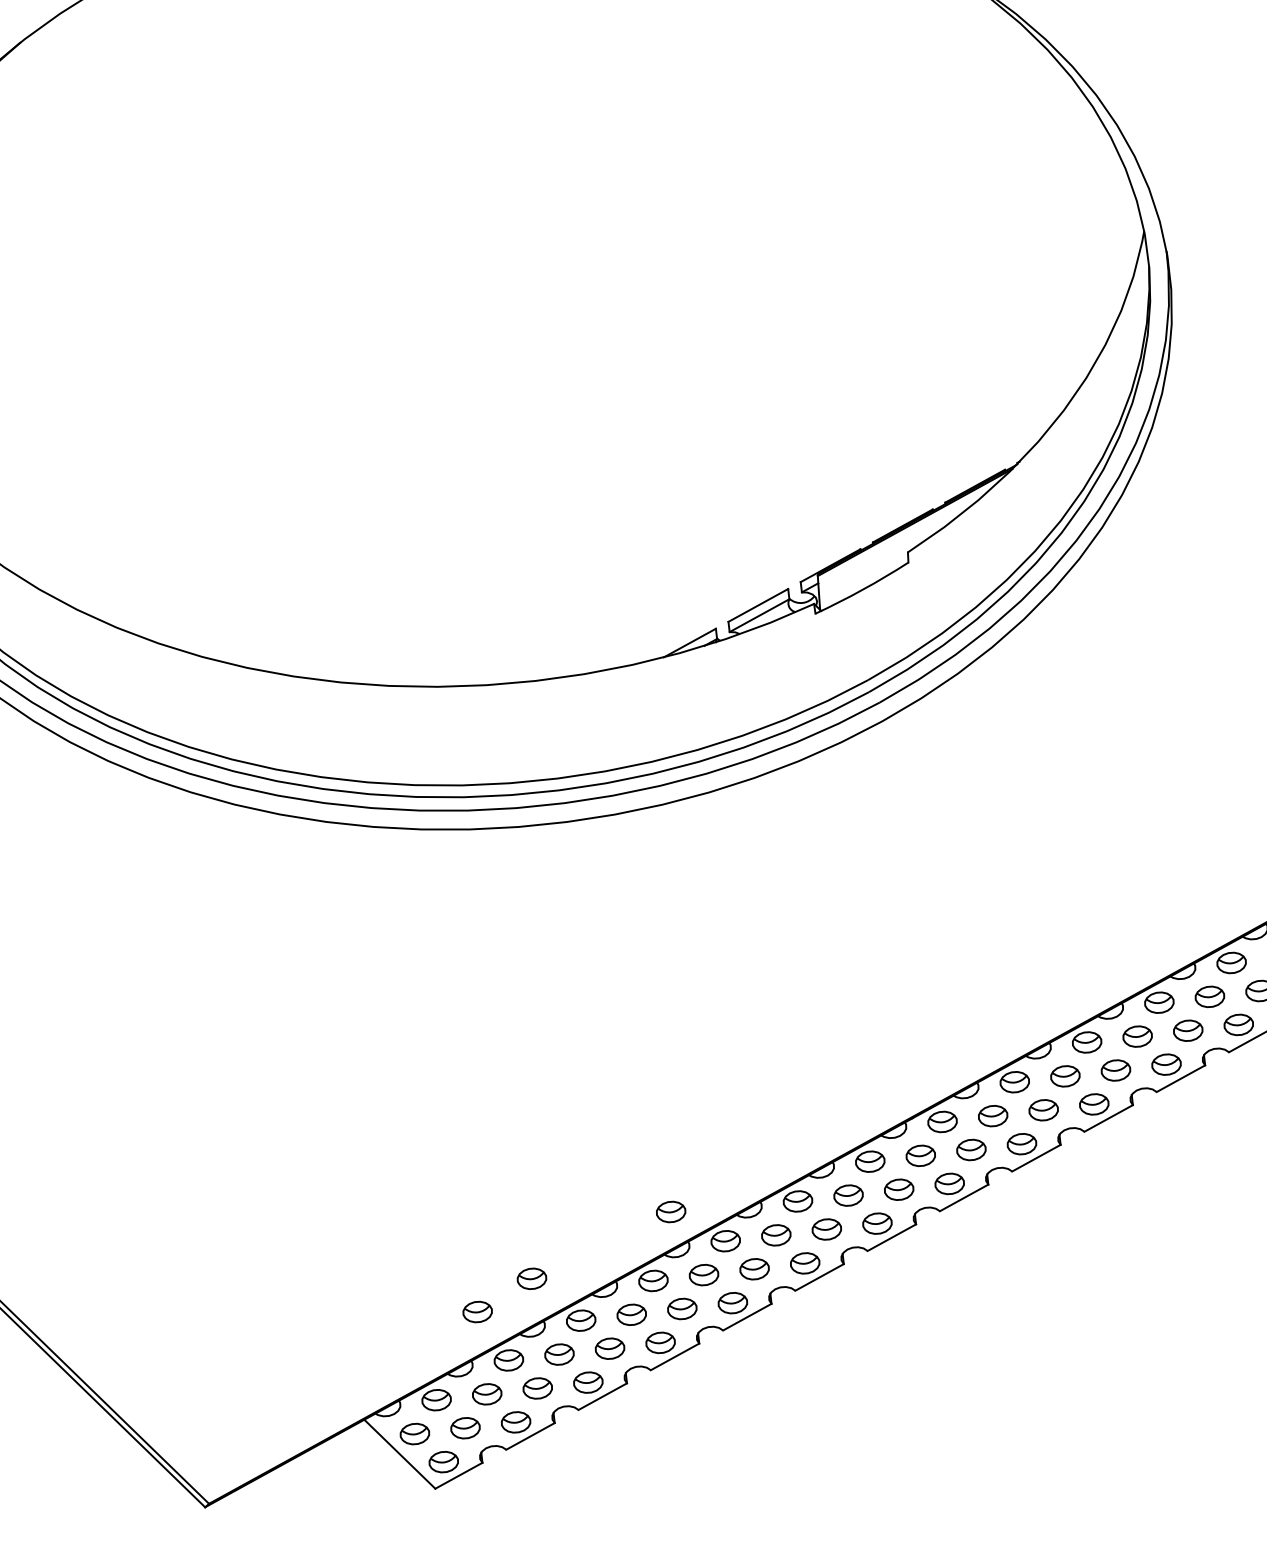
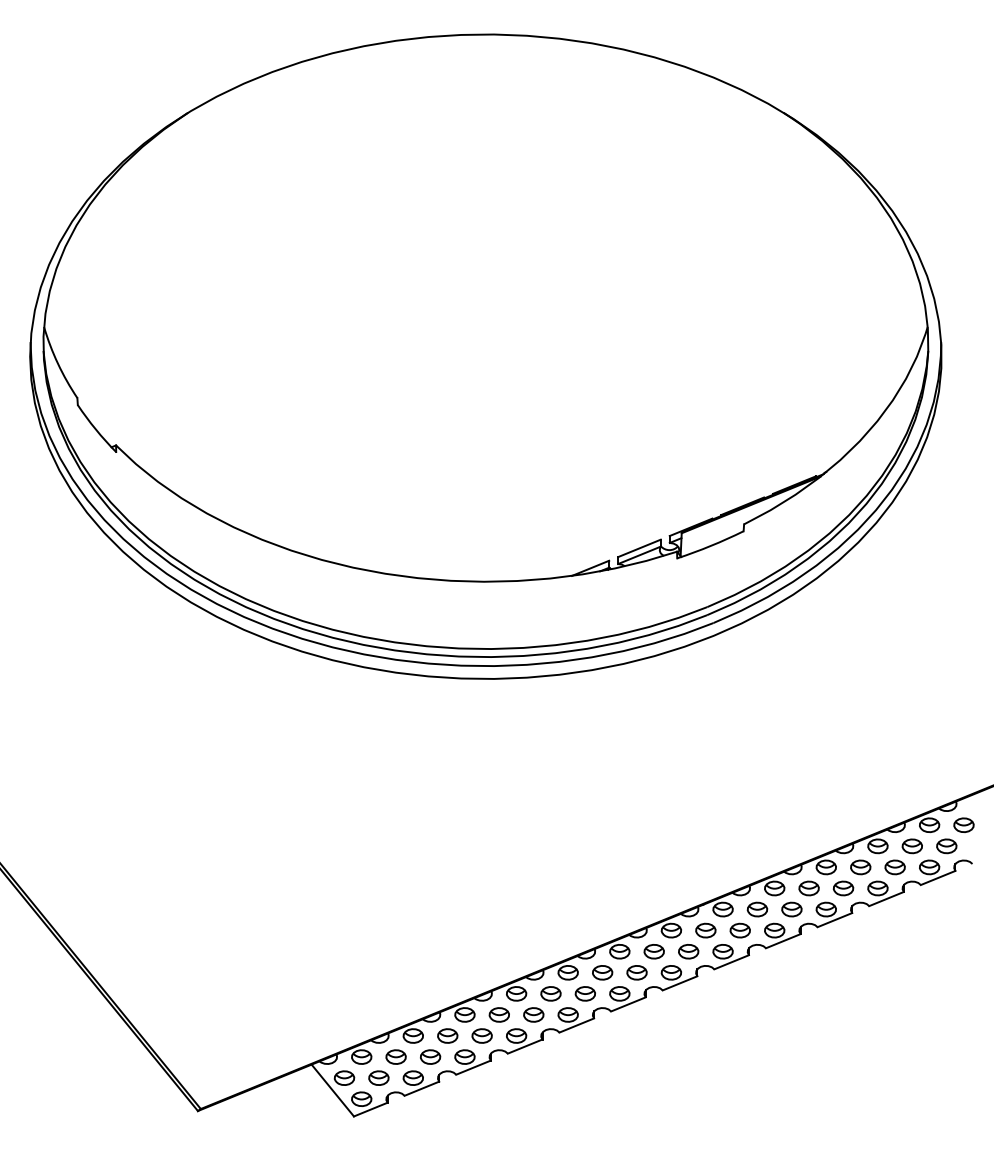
part: (670, 1211) -> (533, 948), removed
part: (530, 1278) -> (434, 982), removed
part: (476, 1311) -> (395, 1000), removed

